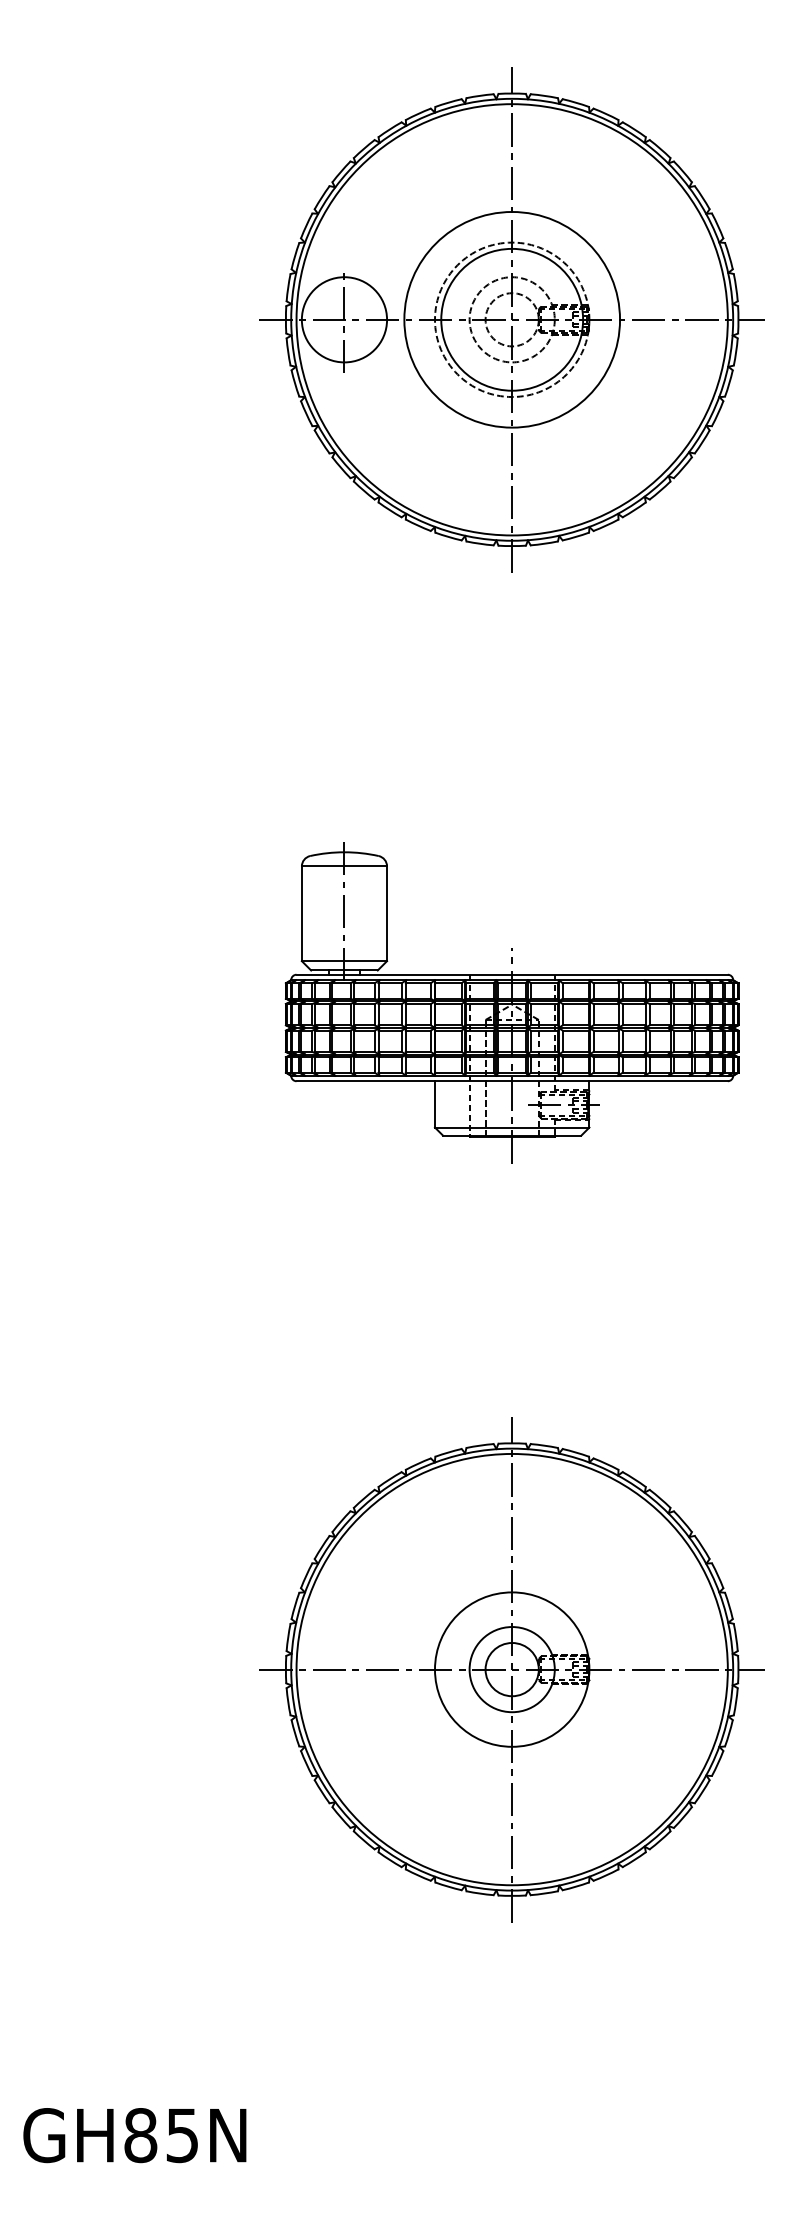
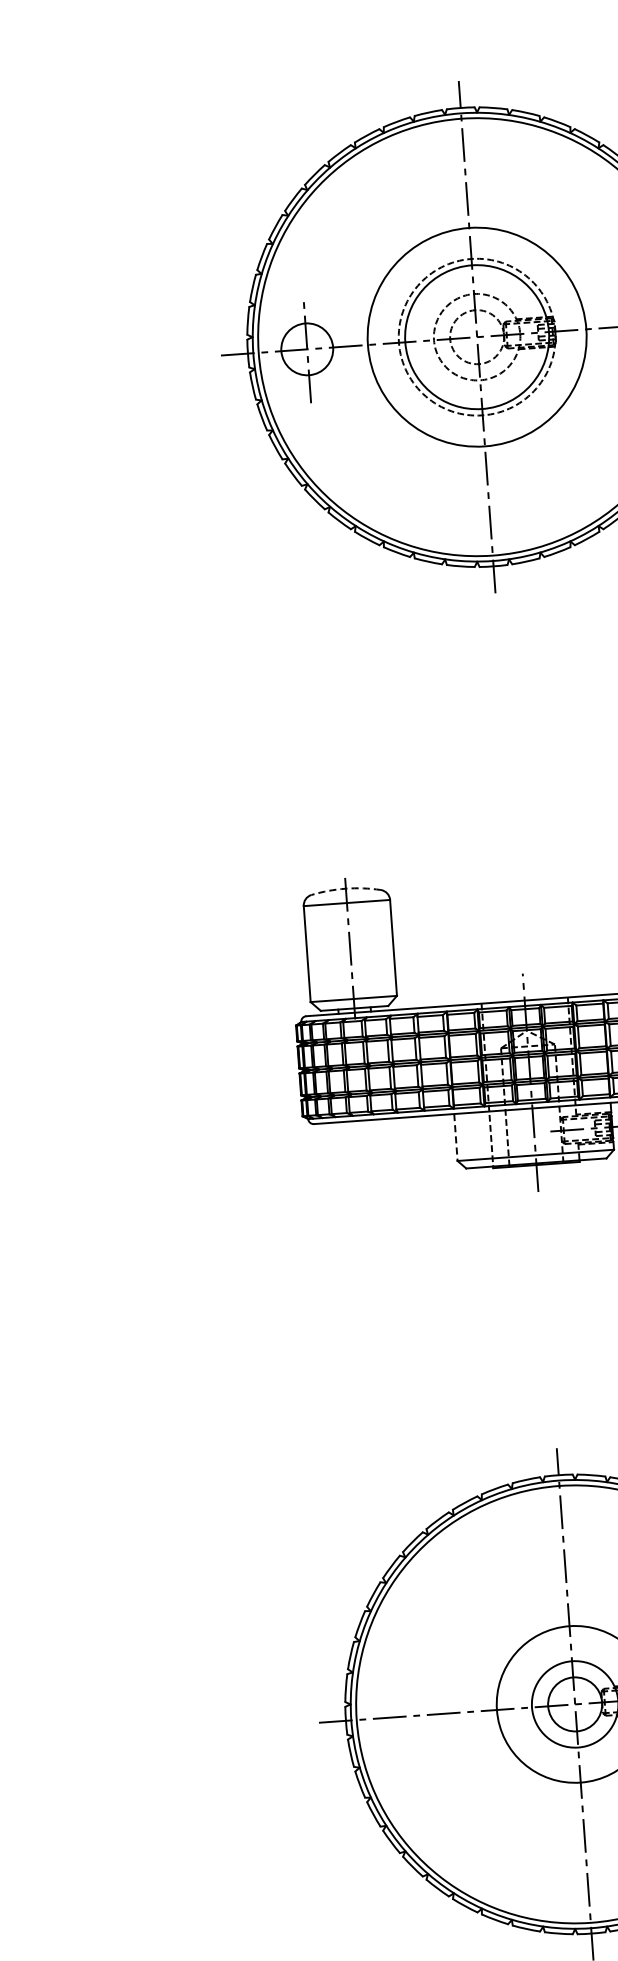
circle: (344, 319) -> (307, 349), size x0.6
arc: (344, 852) -> (345, 888), solid -> dashed
line: (434, 1104) -> (455, 1137), solid -> dashed

